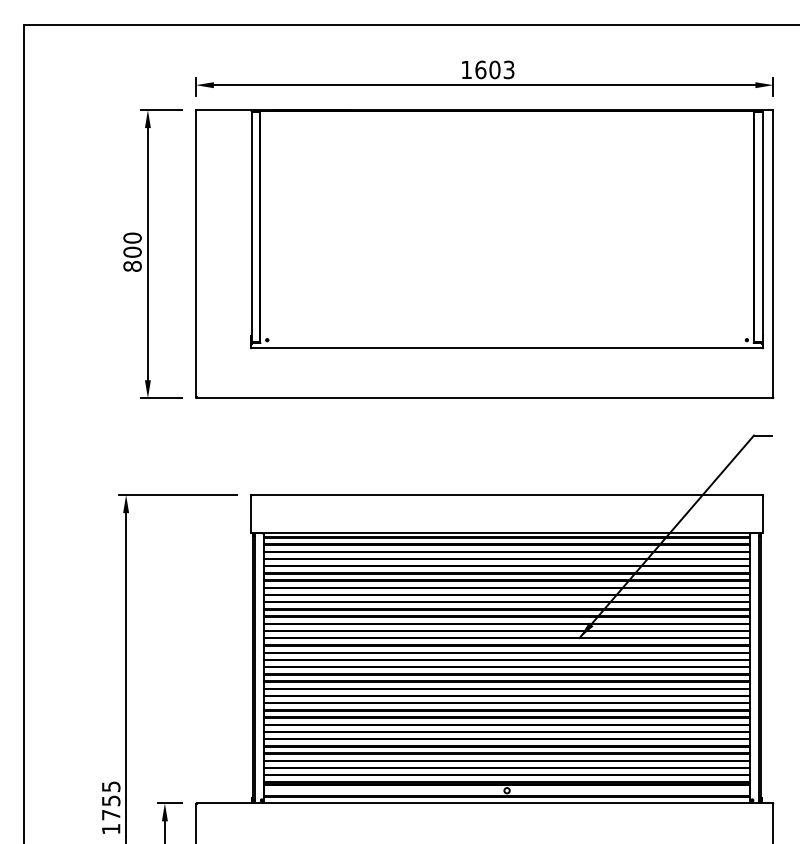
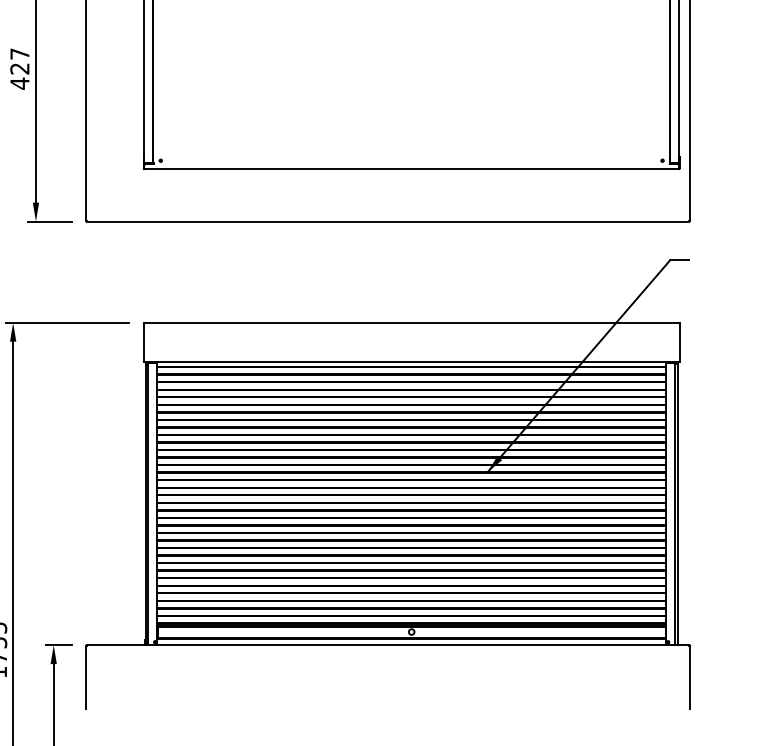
text: (132, 252) -> (19, 69), 800 -> 427

